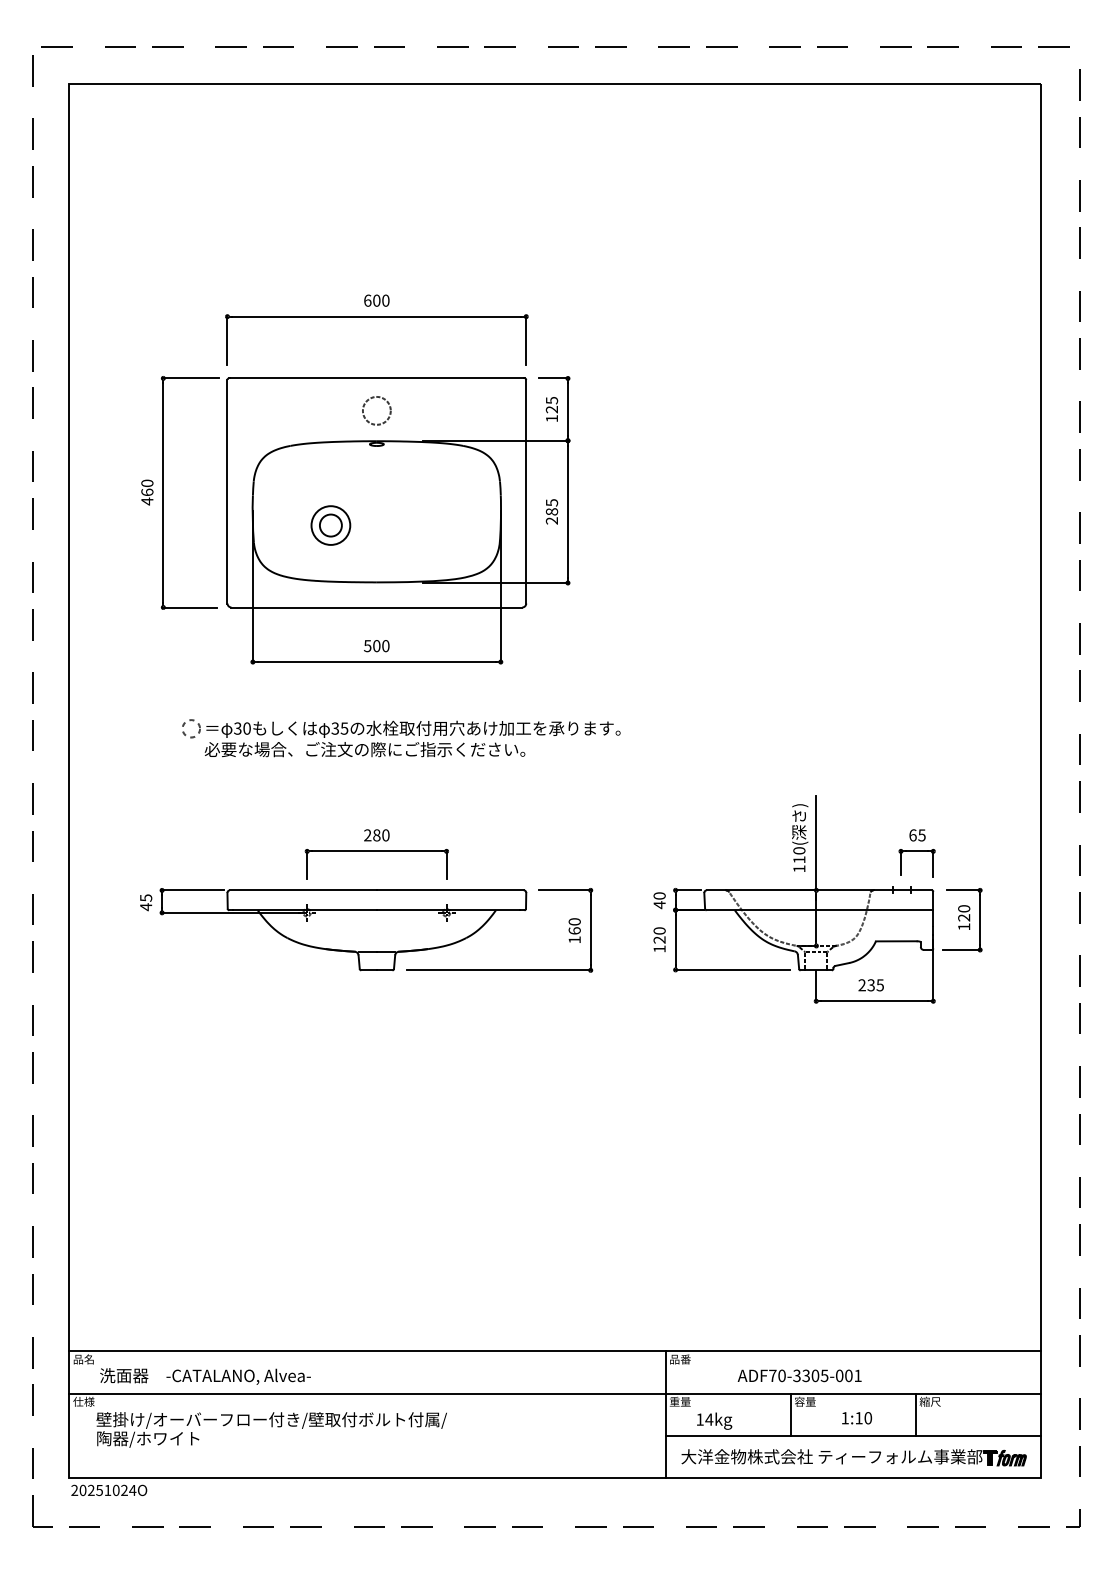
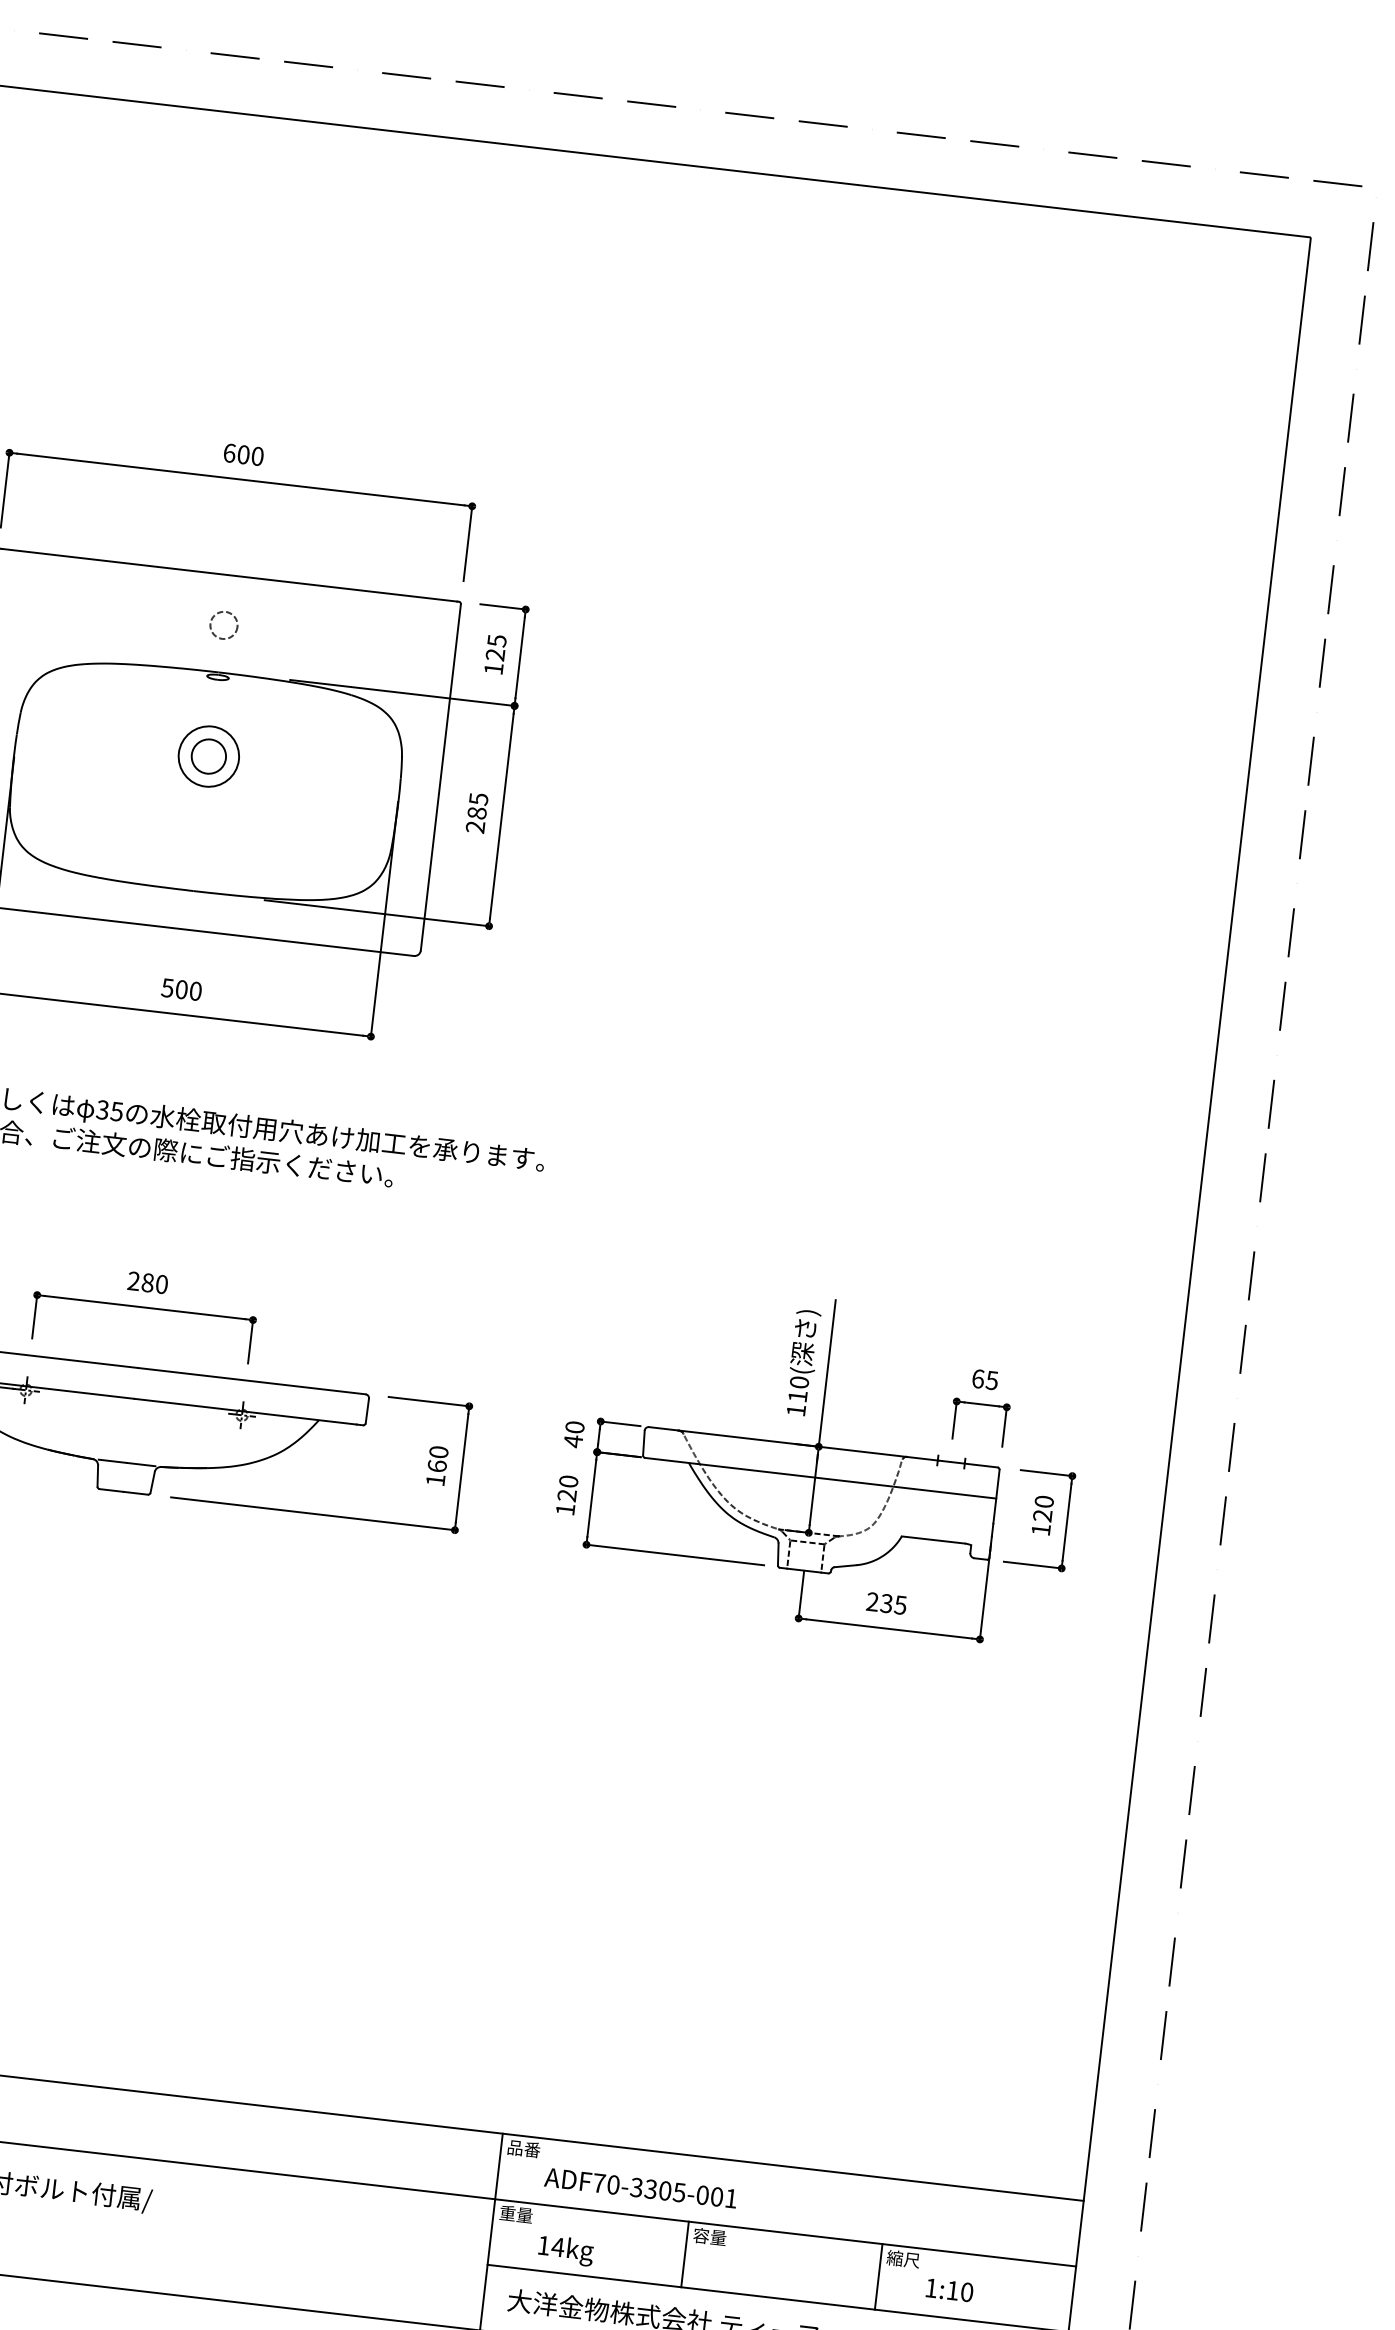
circle: (376, 410) -> (223, 624), size x0.62
part: (330, 525) -> (208, 756), moved
text: (799, 1375) -> (640, 2187), moved
text: (856, 1418) -> (948, 2290), moved

